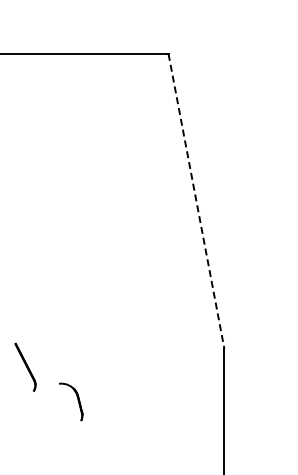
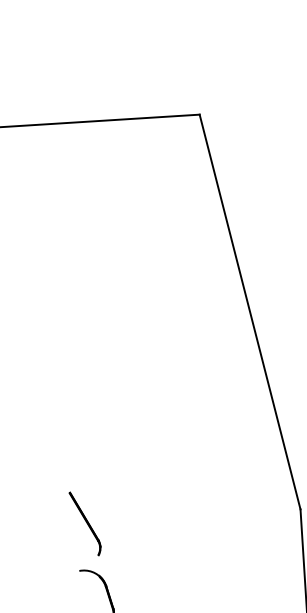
line: (196, 201) -> (250, 312), dashed -> solid
part: (25, 366) -> (85, 522), moved

